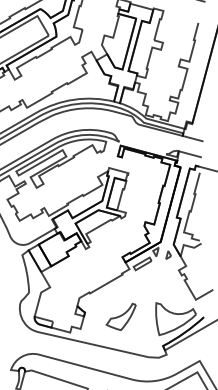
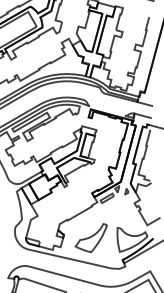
part: (120, 317) -> (90, 238), size x1.43

